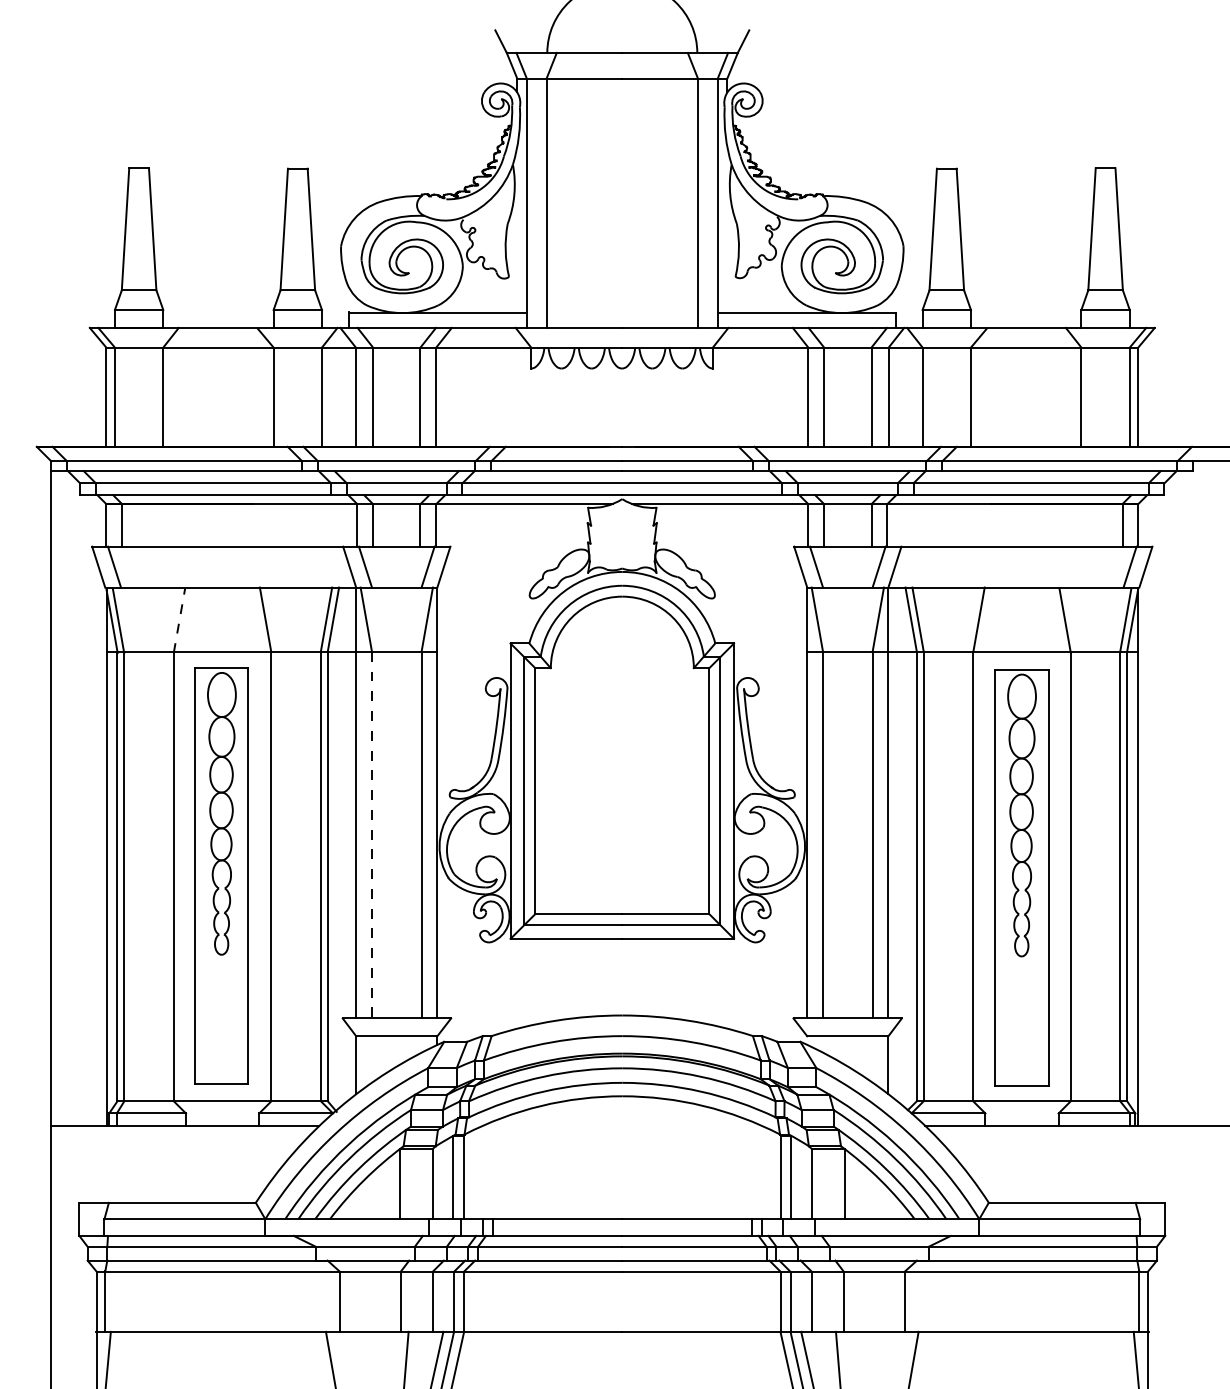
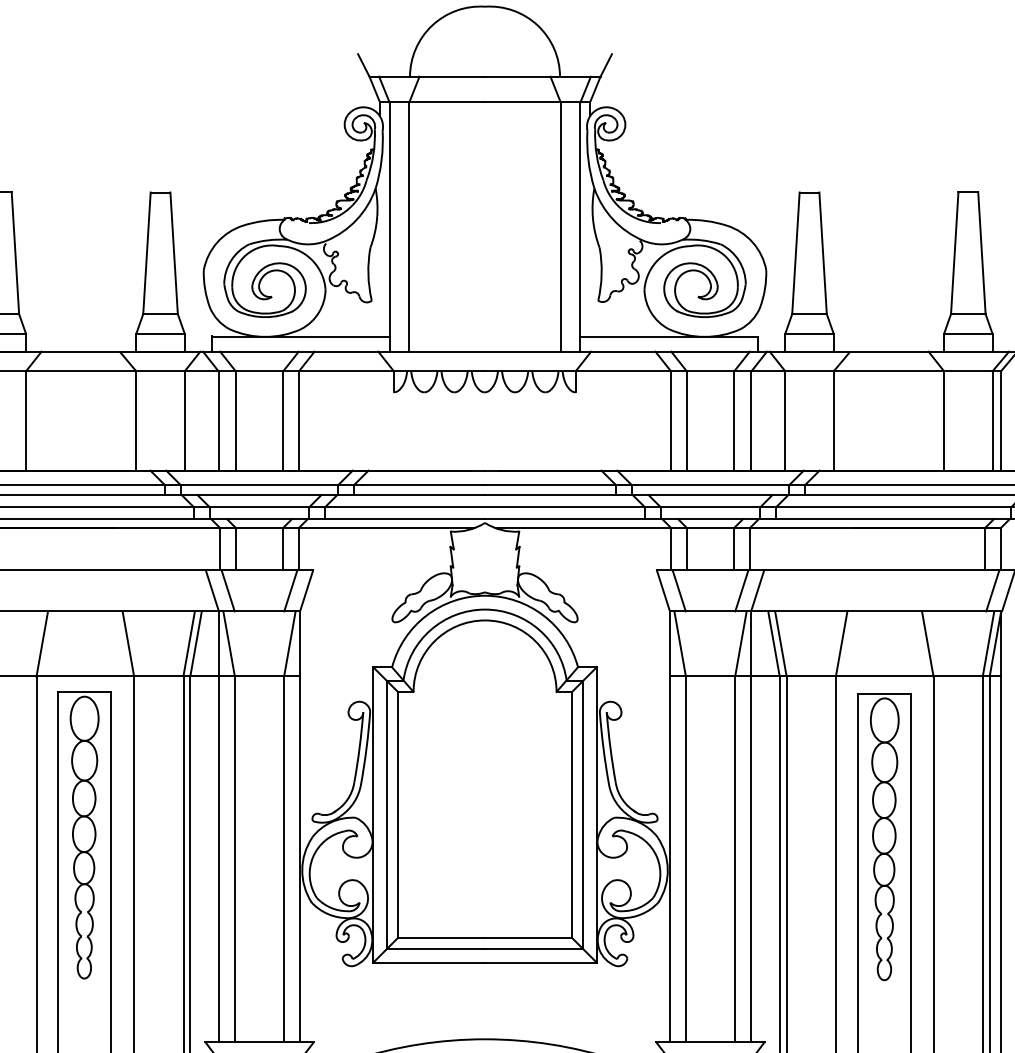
line: (179, 620) -> (42, 644), dashed -> solid
line: (372, 835) -> (235, 859), dashed -> solid

